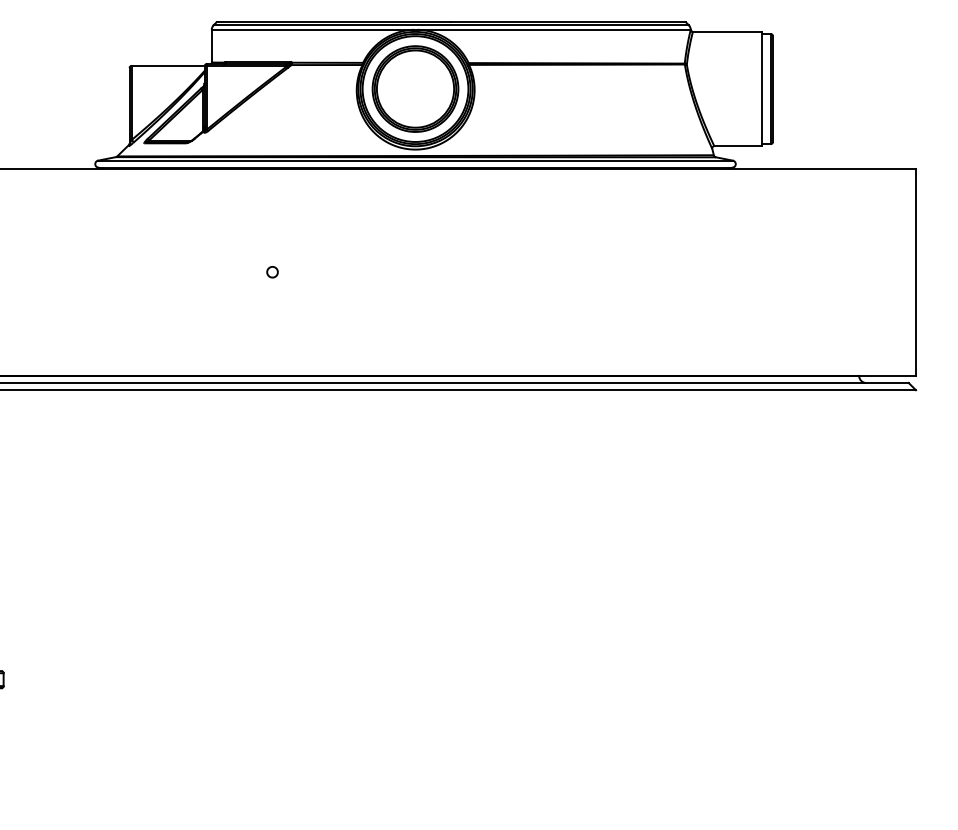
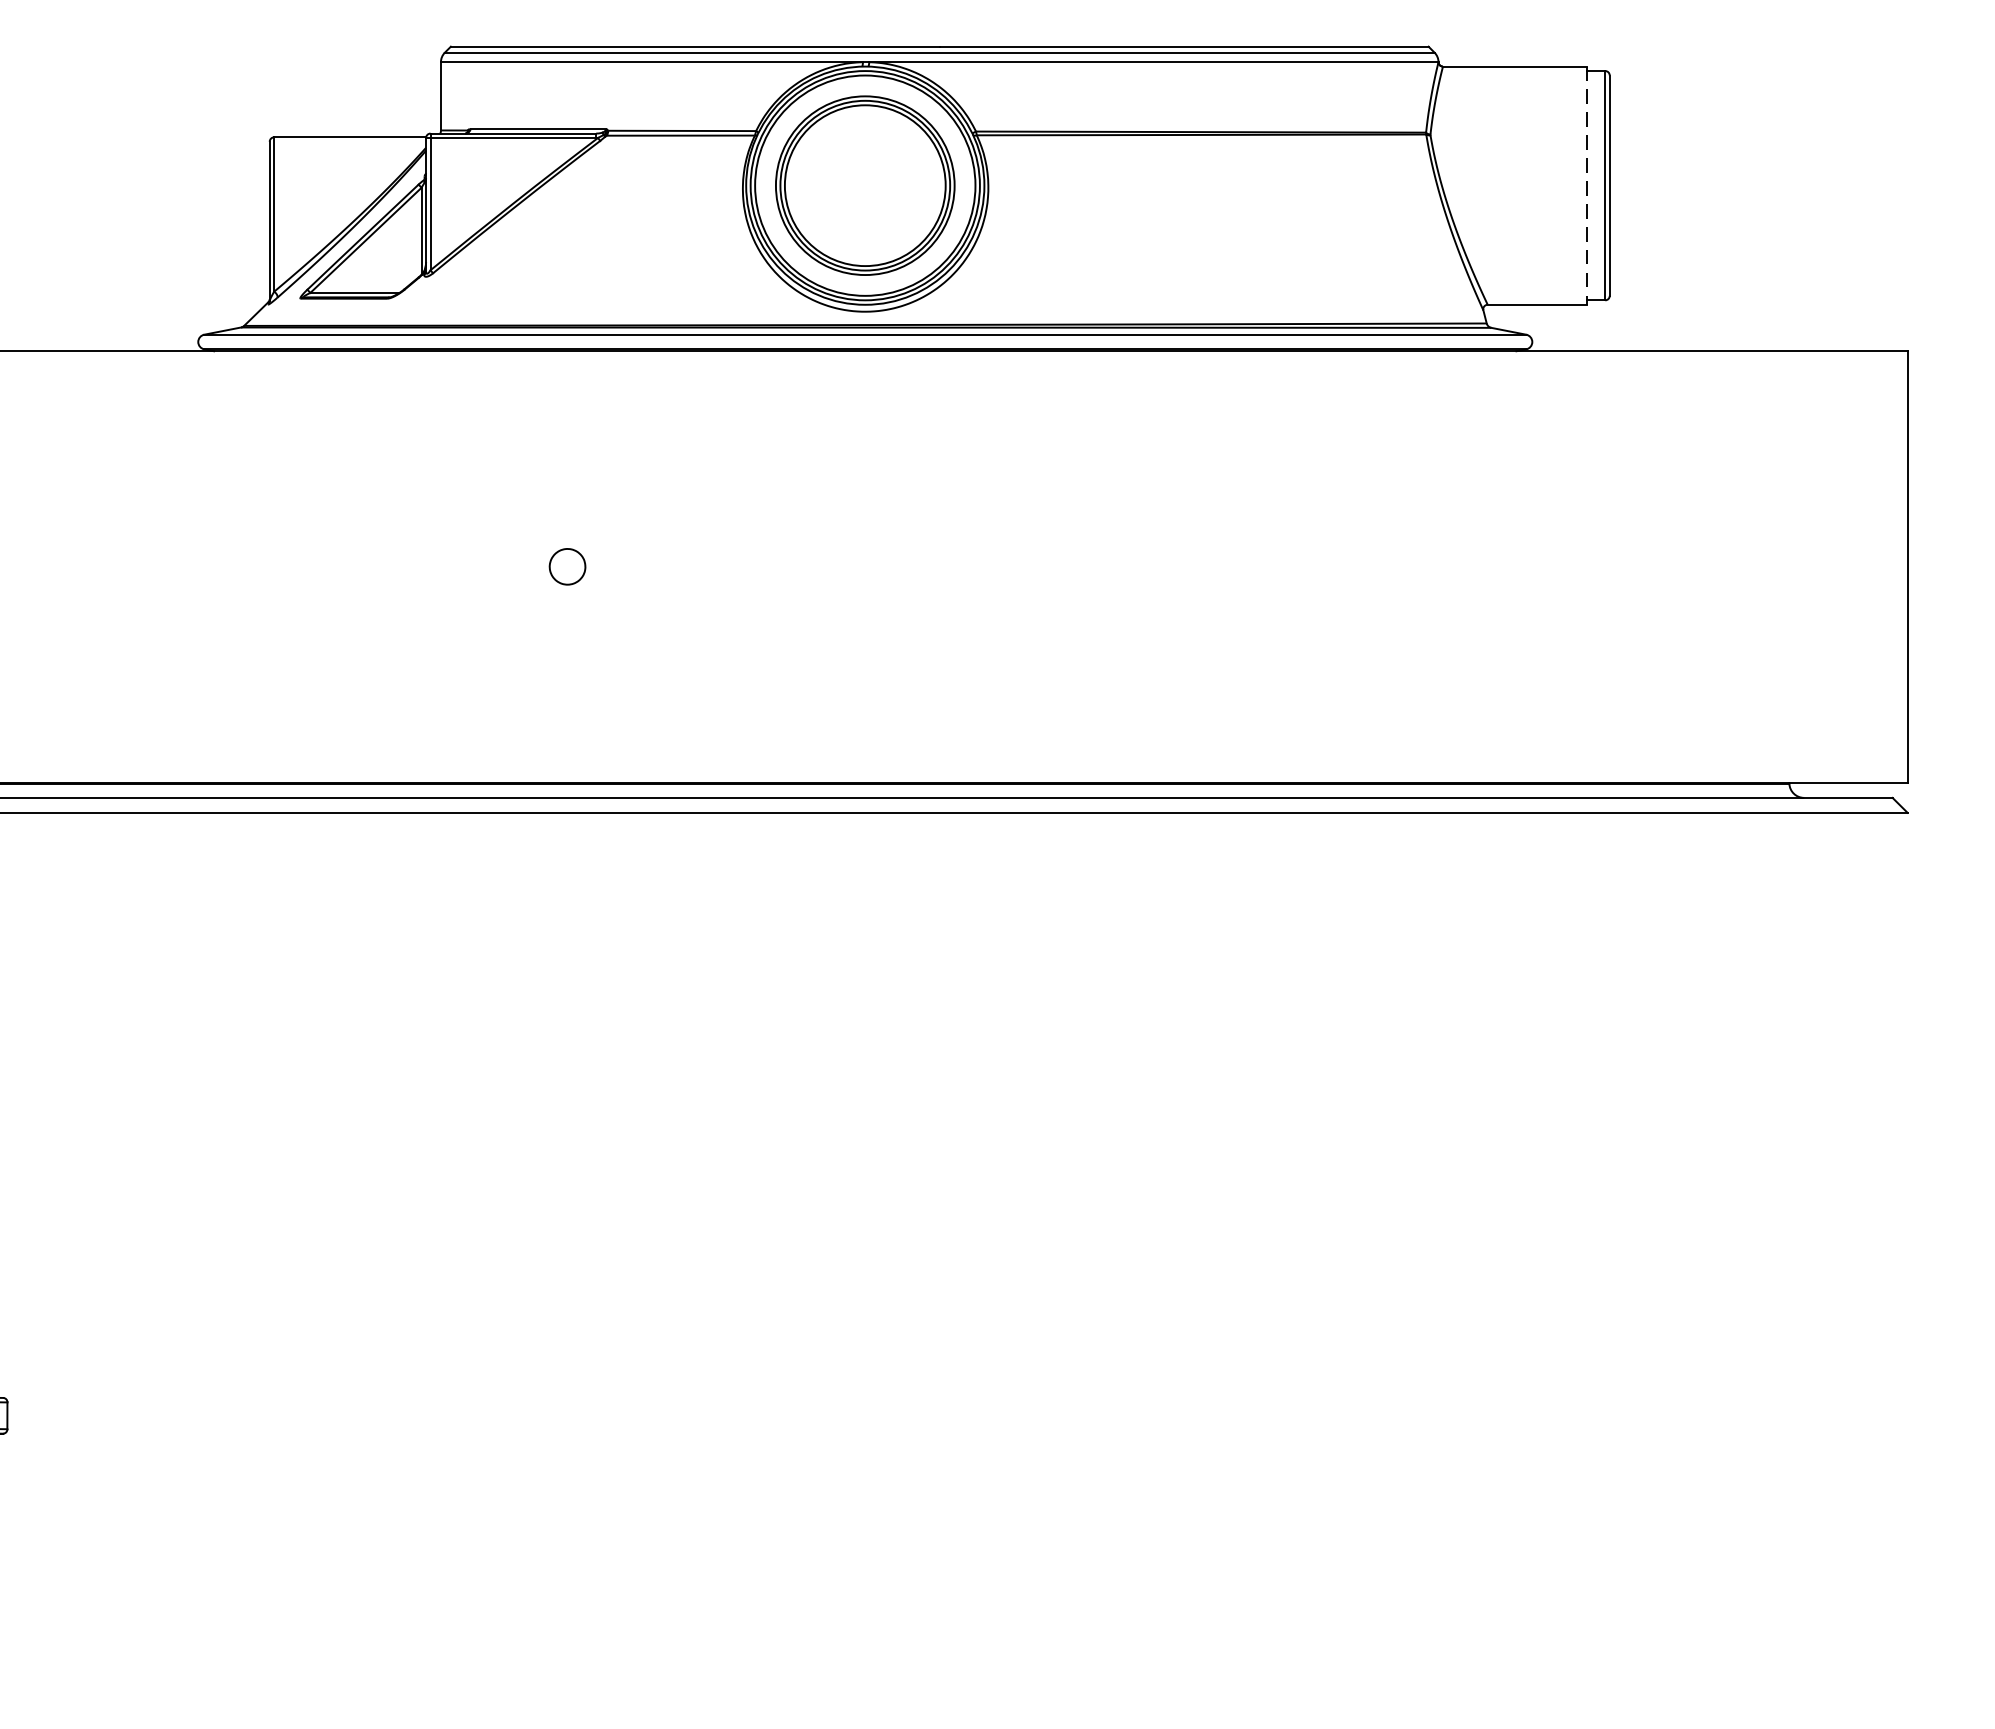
line: (762, 89) -> (1587, 186), solid -> dashed
part: (272, 272) -> (567, 567), size x1.6

